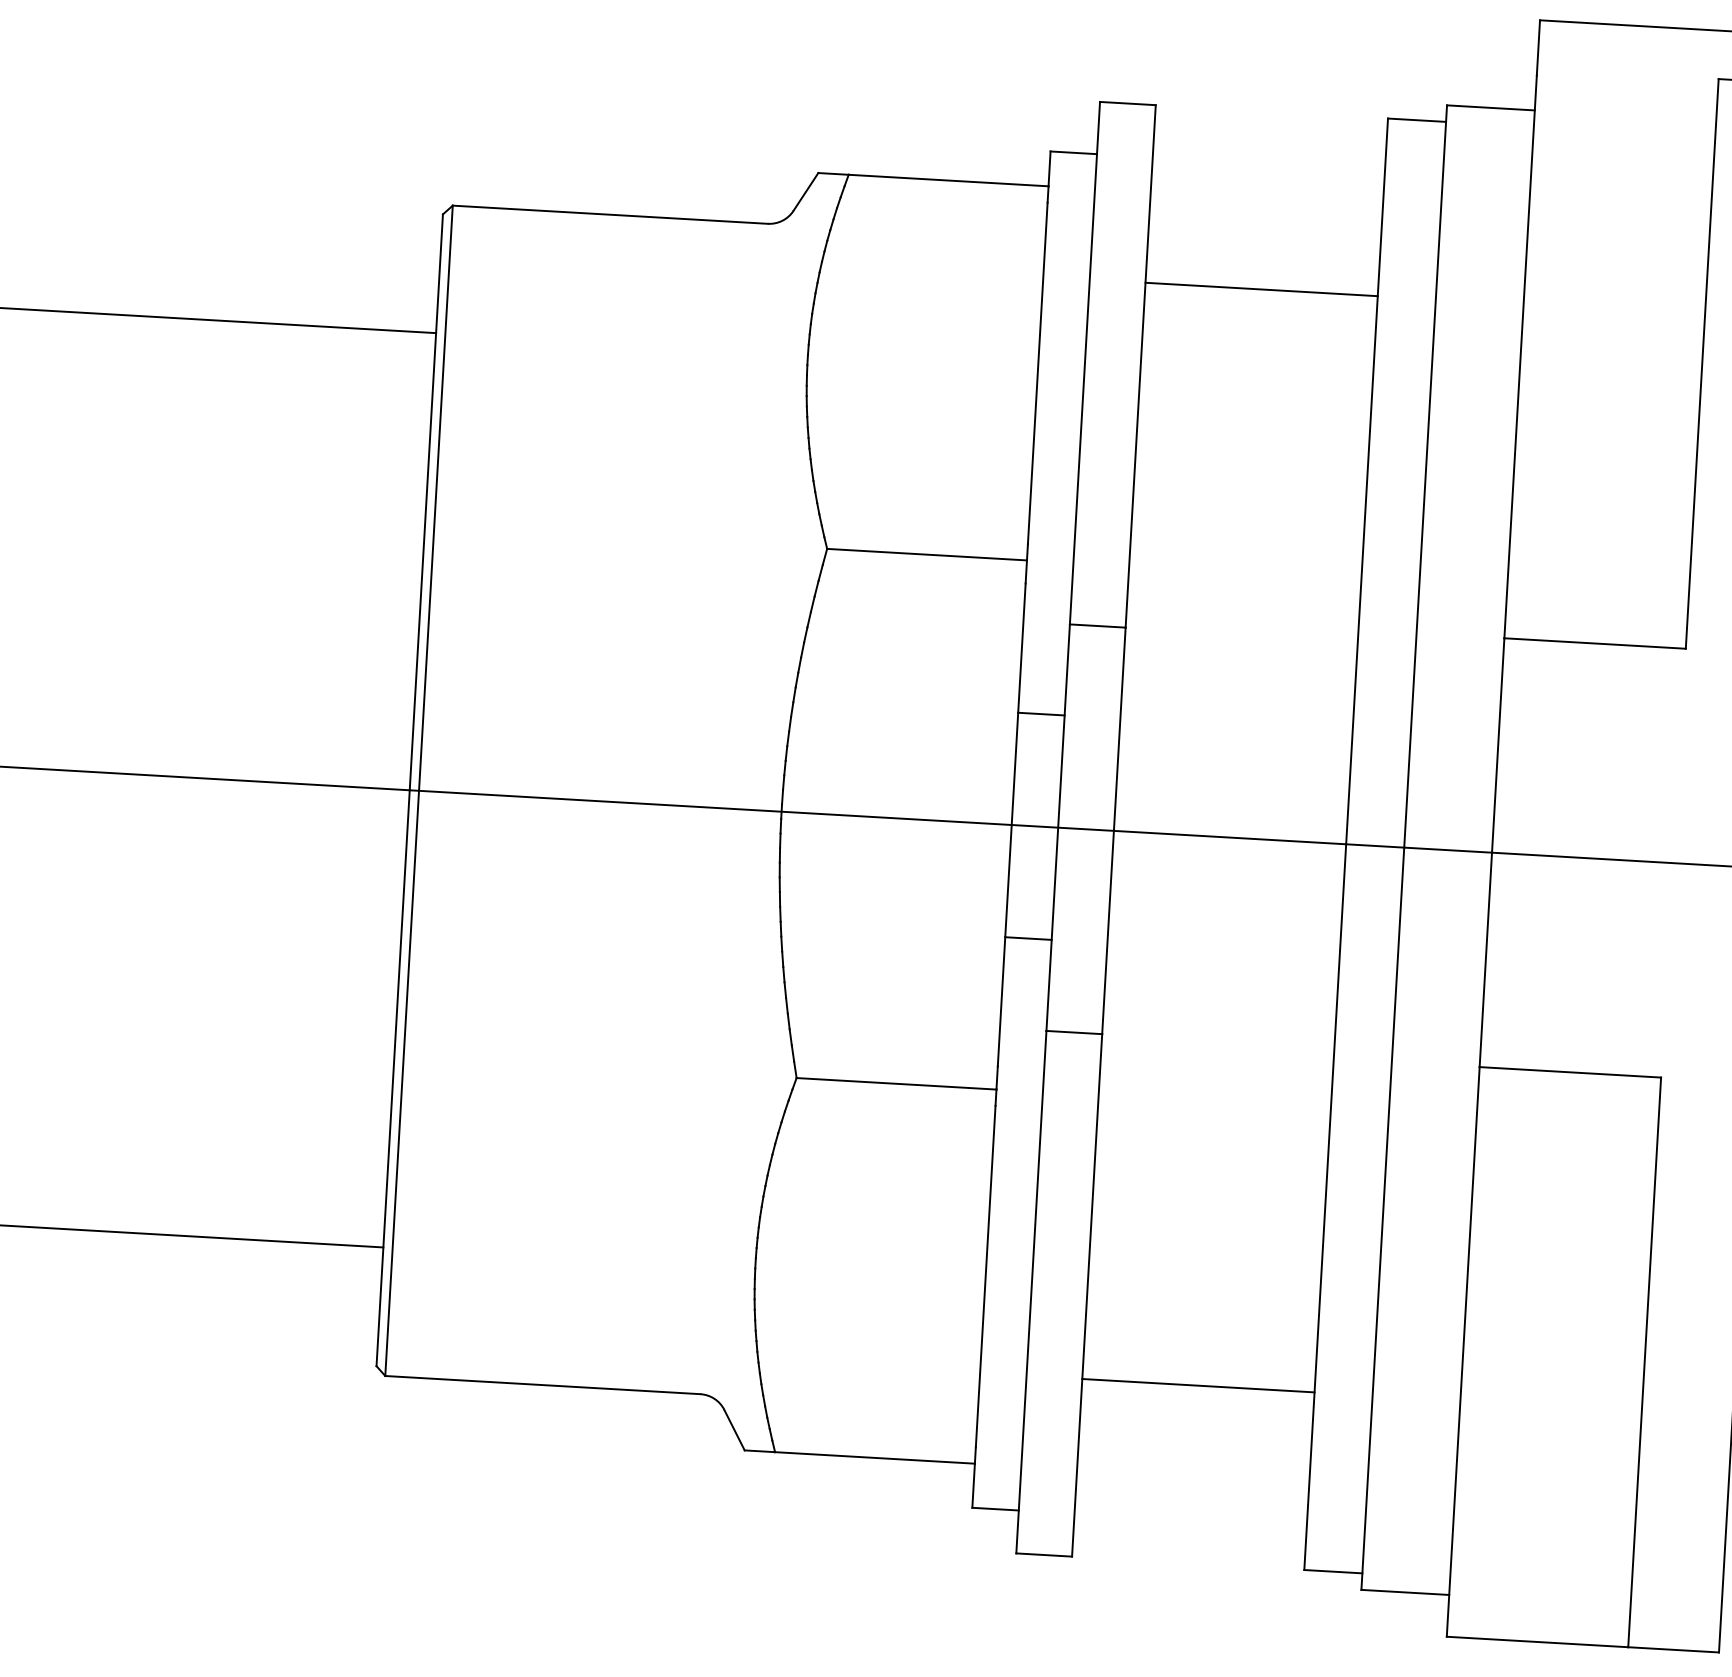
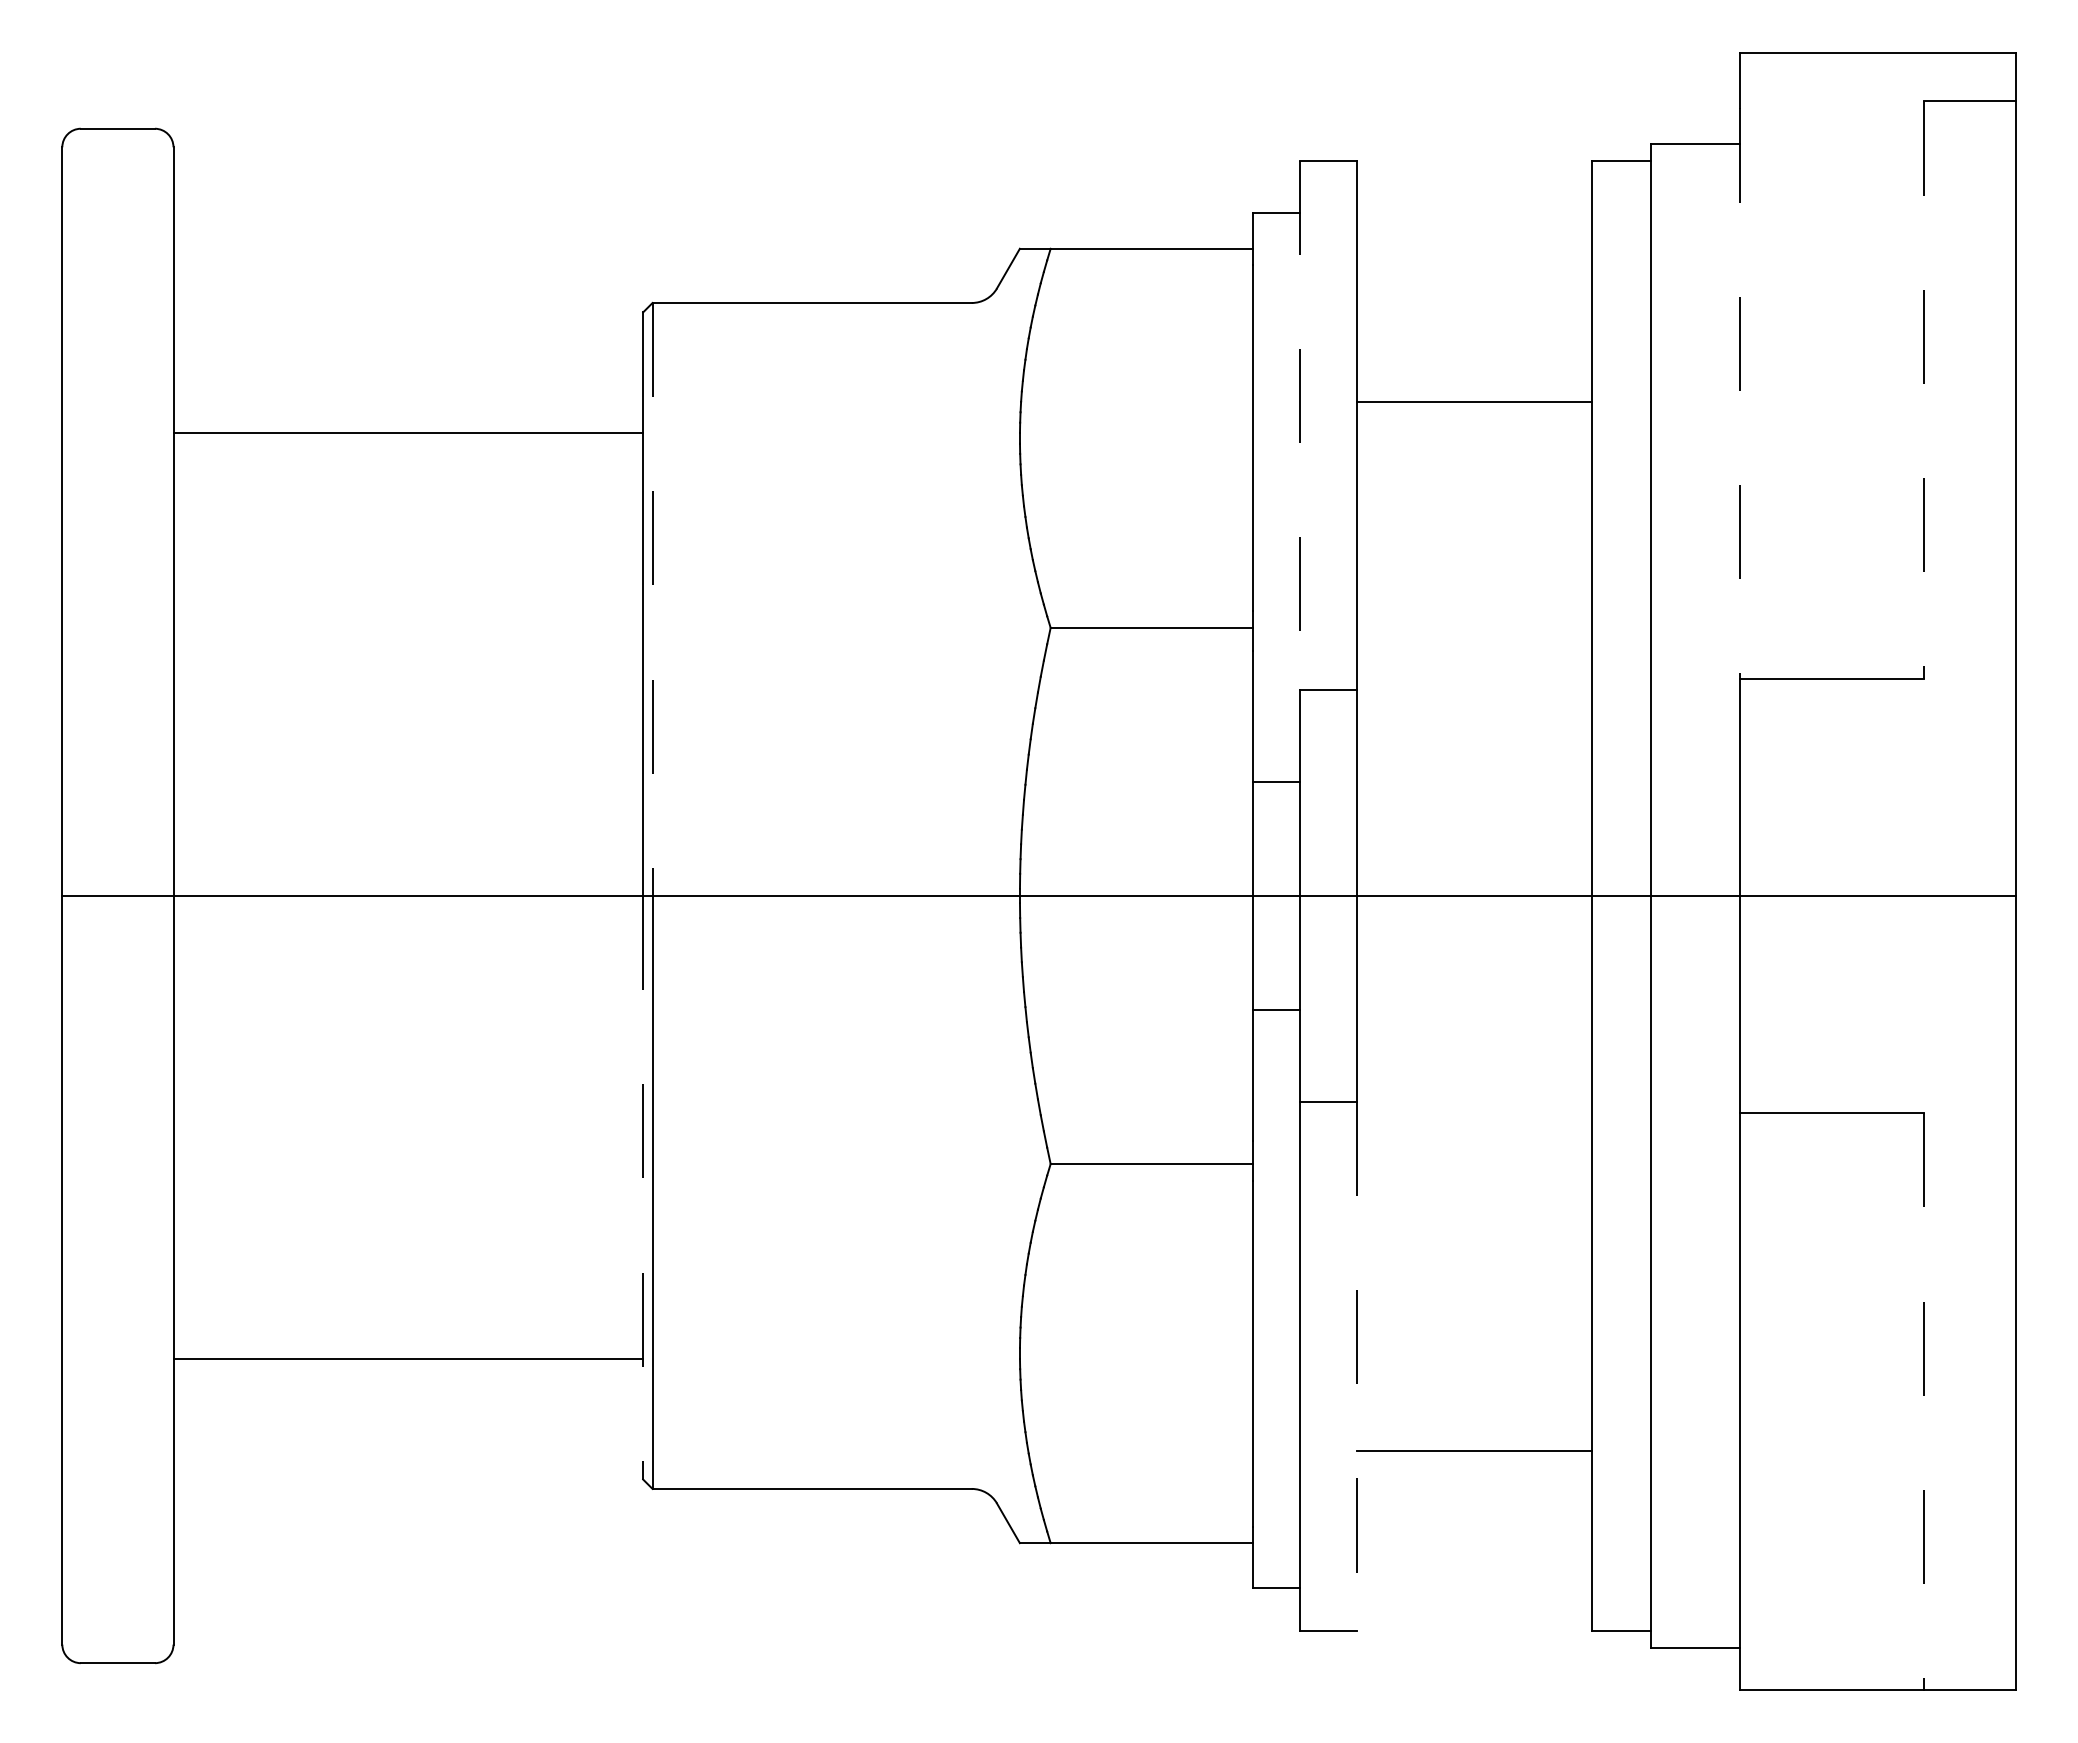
line: (1261, 289) -> (1474, 401), moved
line: (1520, 357) -> (1739, 394), solid -> dashed
line: (1085, 363) -> (1300, 425), solid -> dashed
line: (1702, 364) -> (1923, 390), solid -> dashed
line: (435, 498) -> (652, 599), solid -> dashed
line: (393, 1078) -> (643, 1187), solid -> dashed
line: (1086, 1295) -> (1356, 1366), solid -> dashed
line: (1644, 1362) -> (1923, 1401), solid -> dashed

